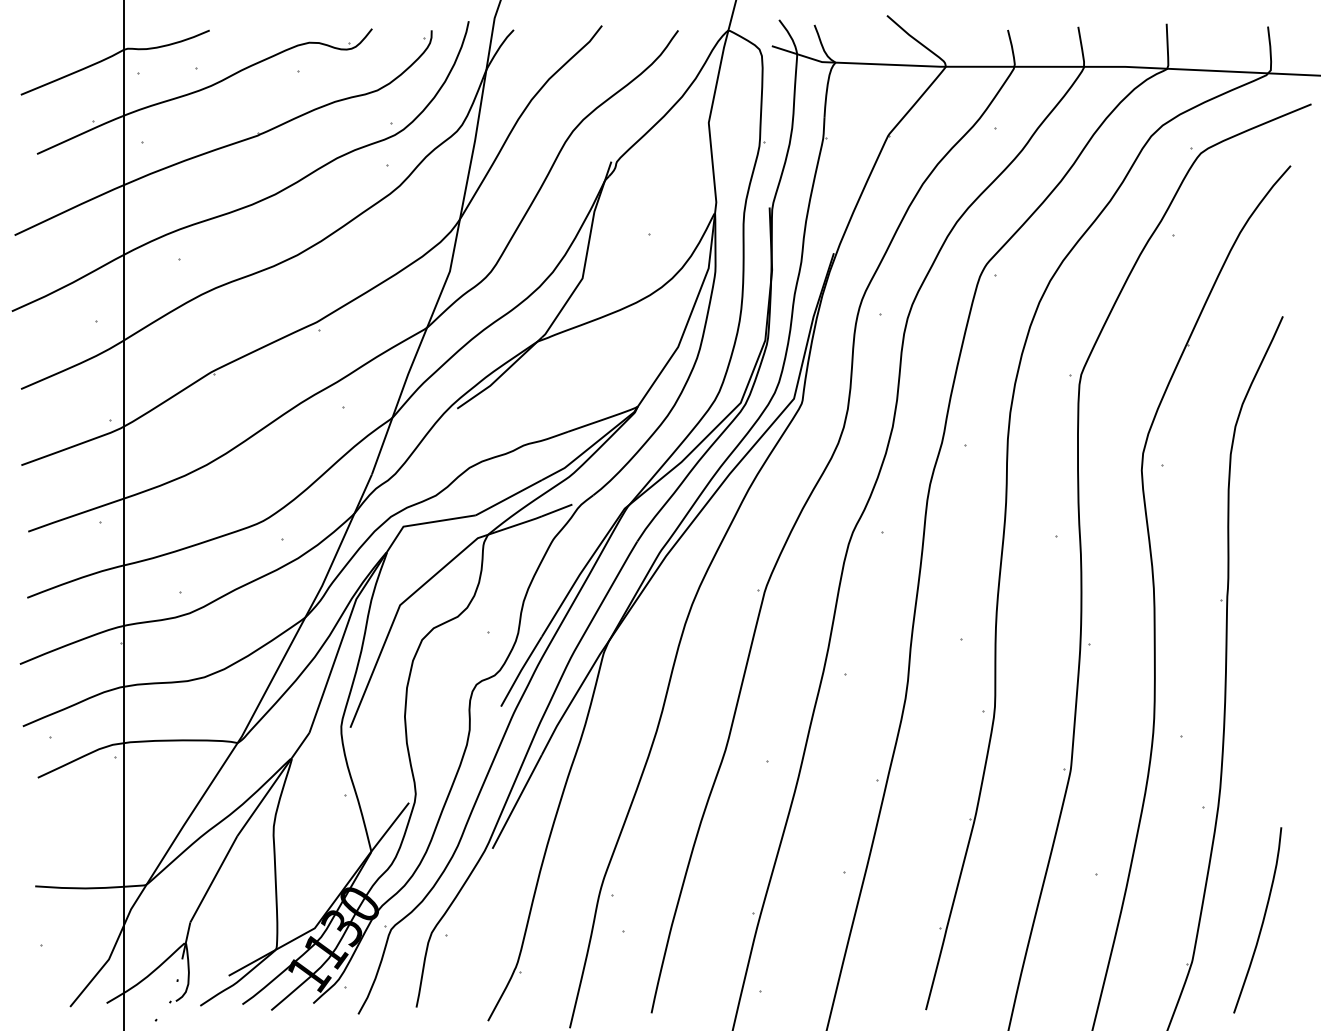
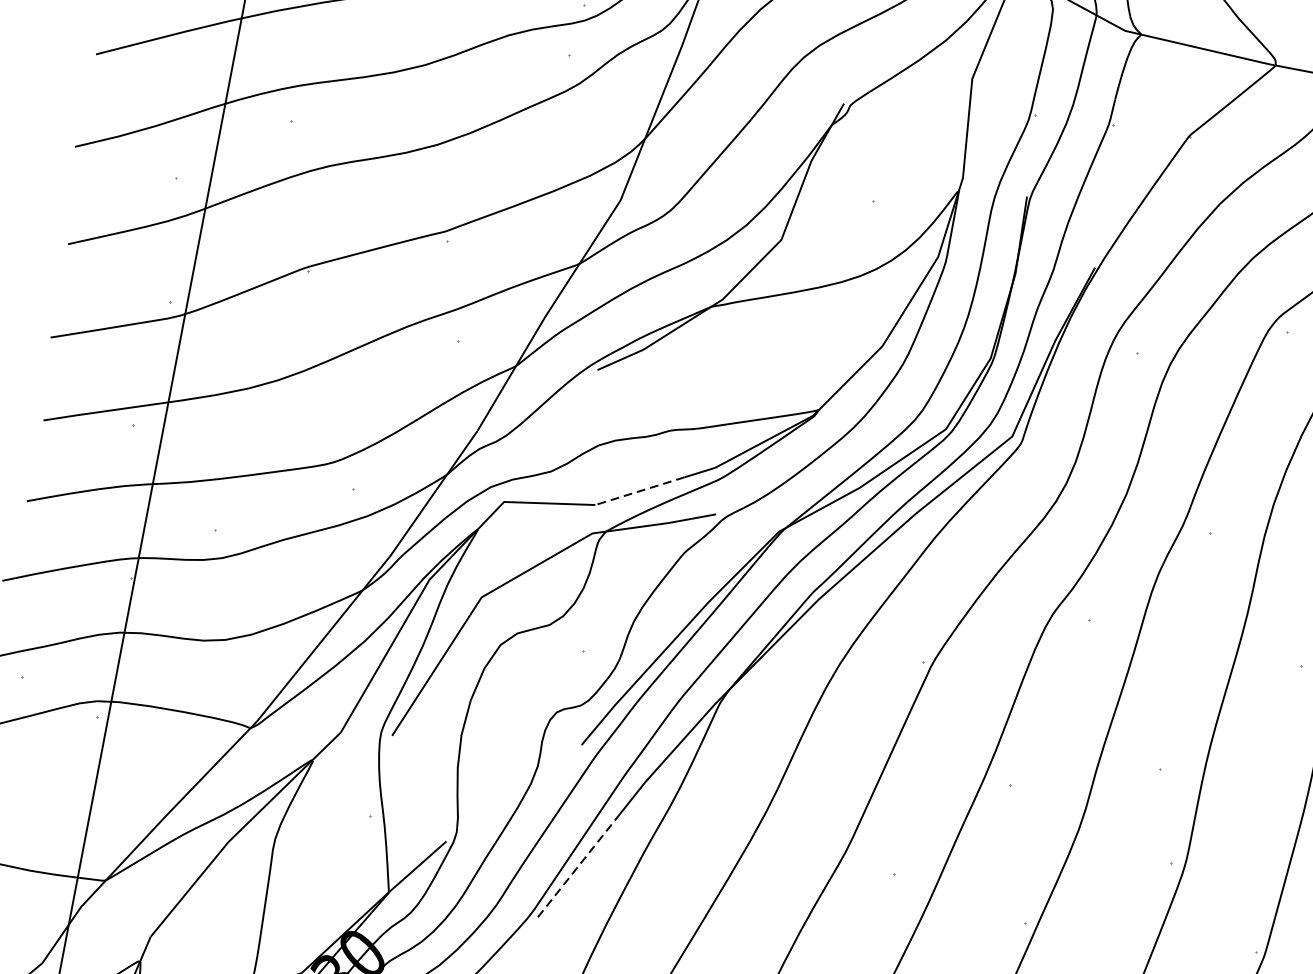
line: (508, 497) -> (639, 490), solid -> dashed
line: (516, 802) -> (578, 866), solid -> dashed

